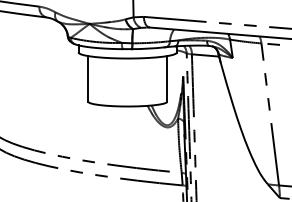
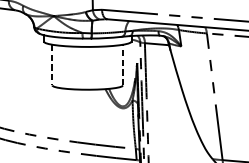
line: (88, 78) -> (52, 64), solid -> dashed
line: (167, 78) -> (123, 64), solid -> dashed

